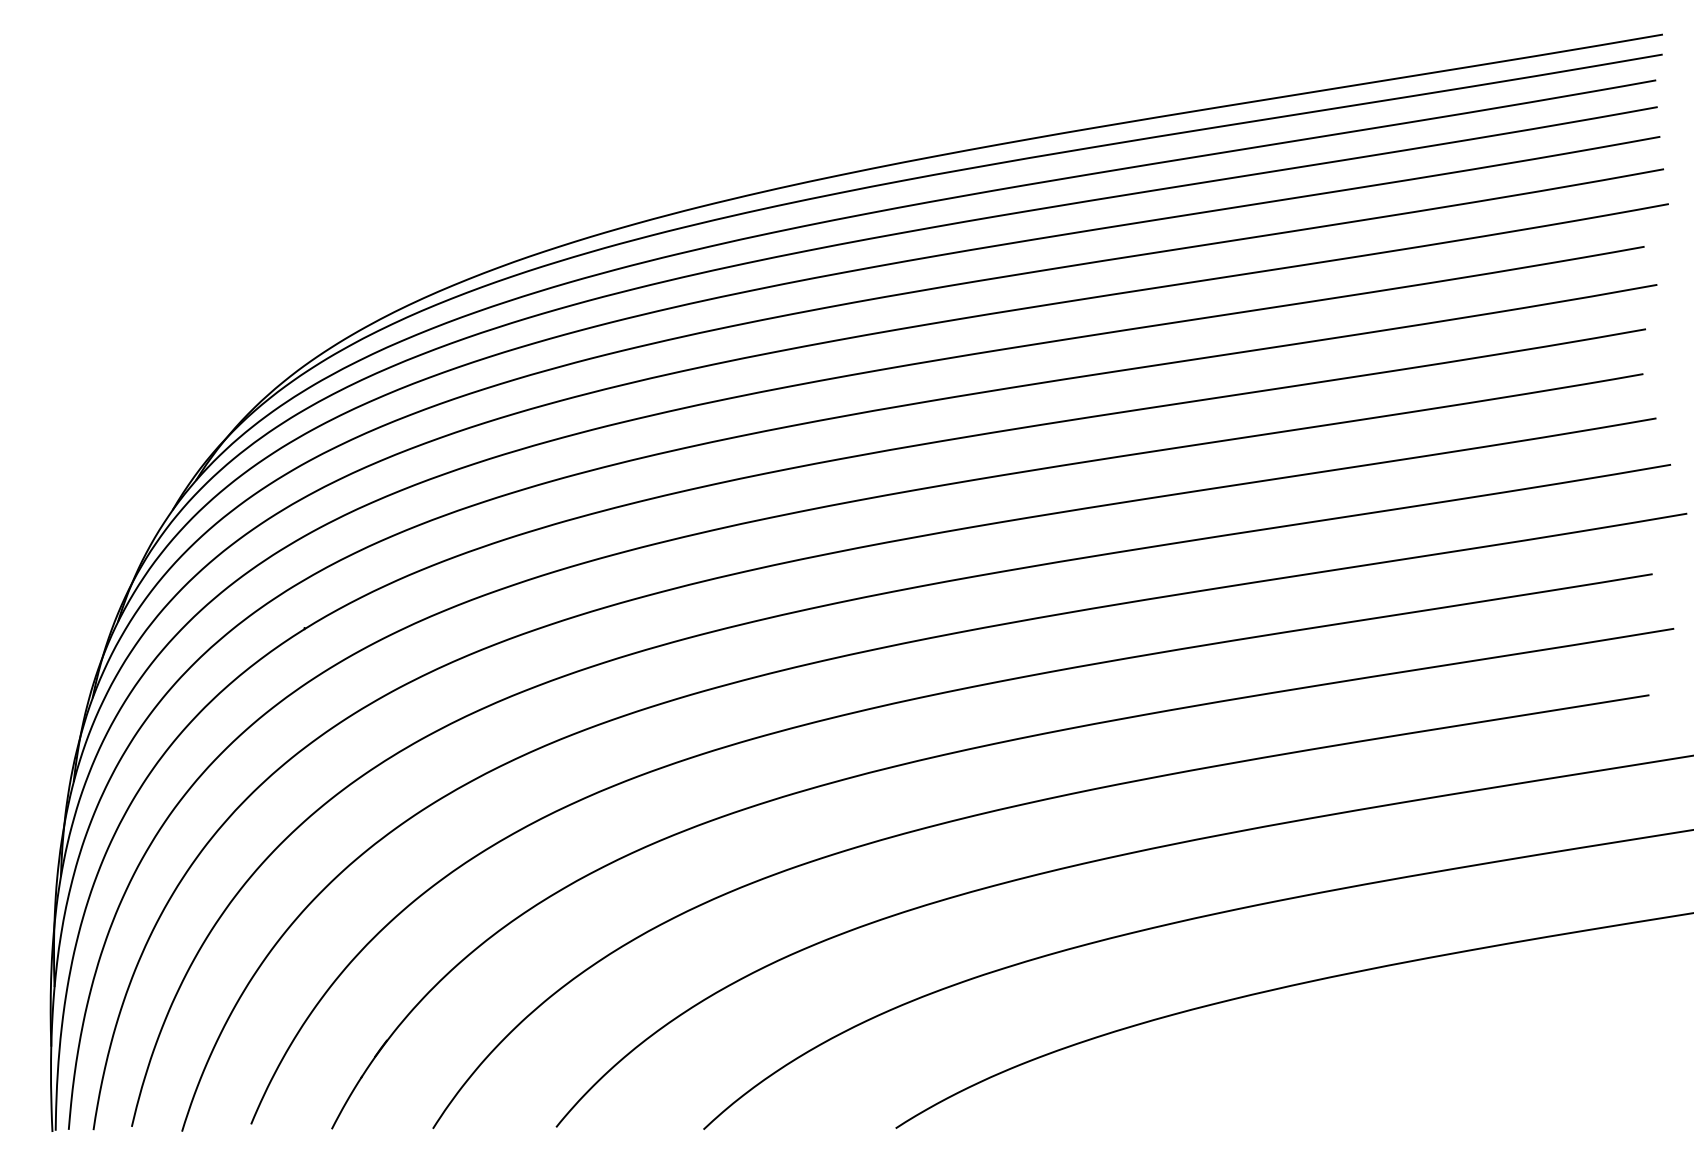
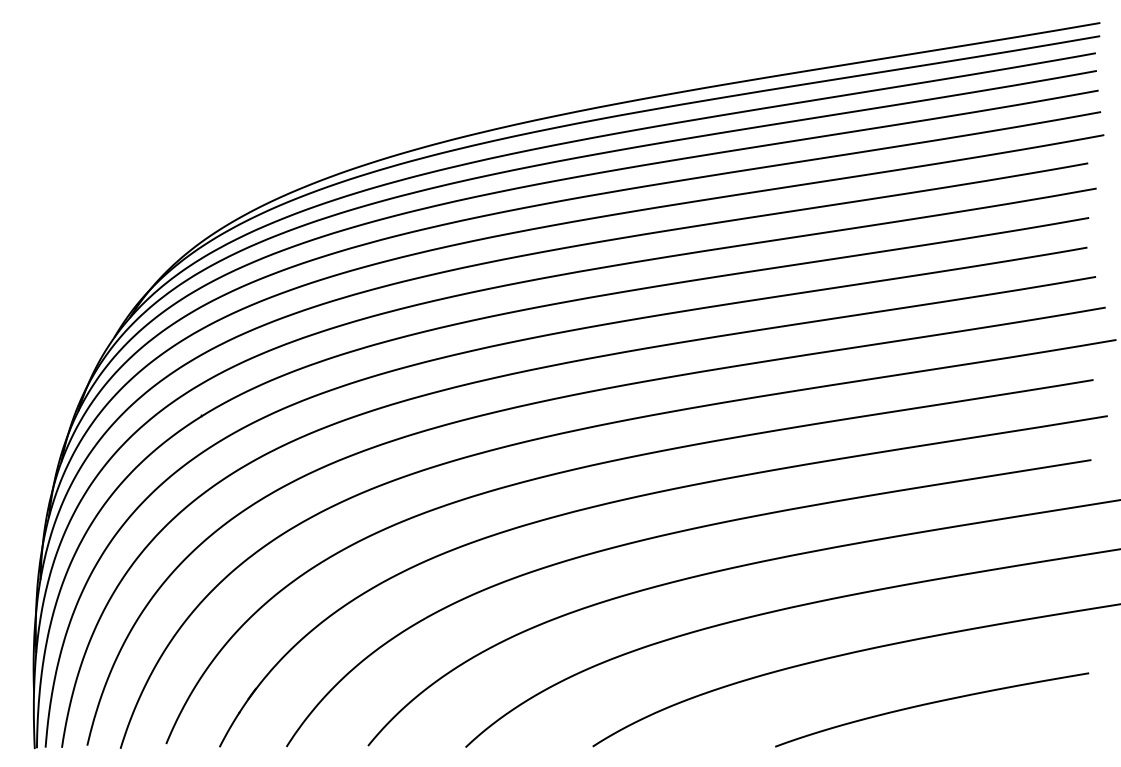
curve: (1406, 1064) -> (930, 704), added

